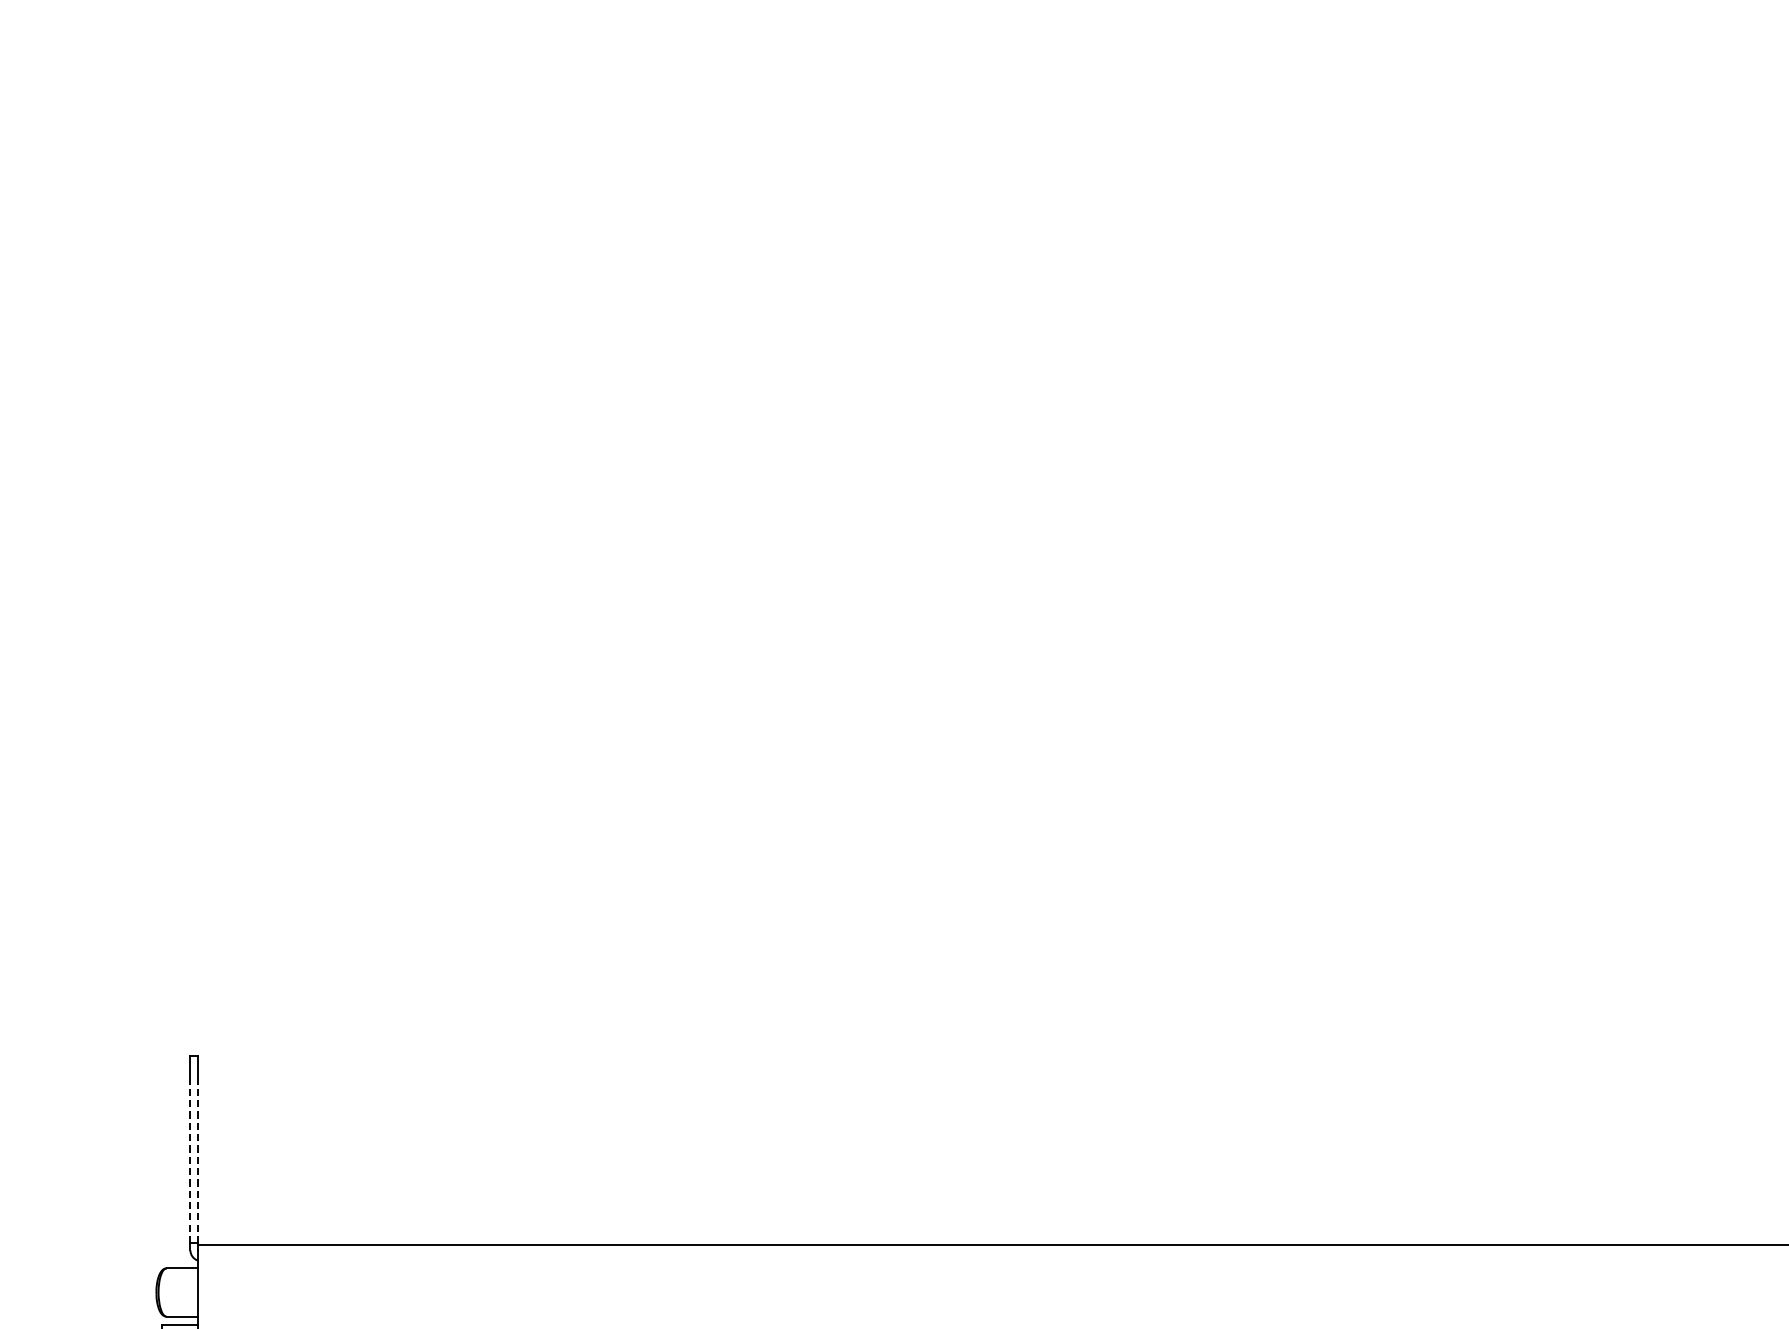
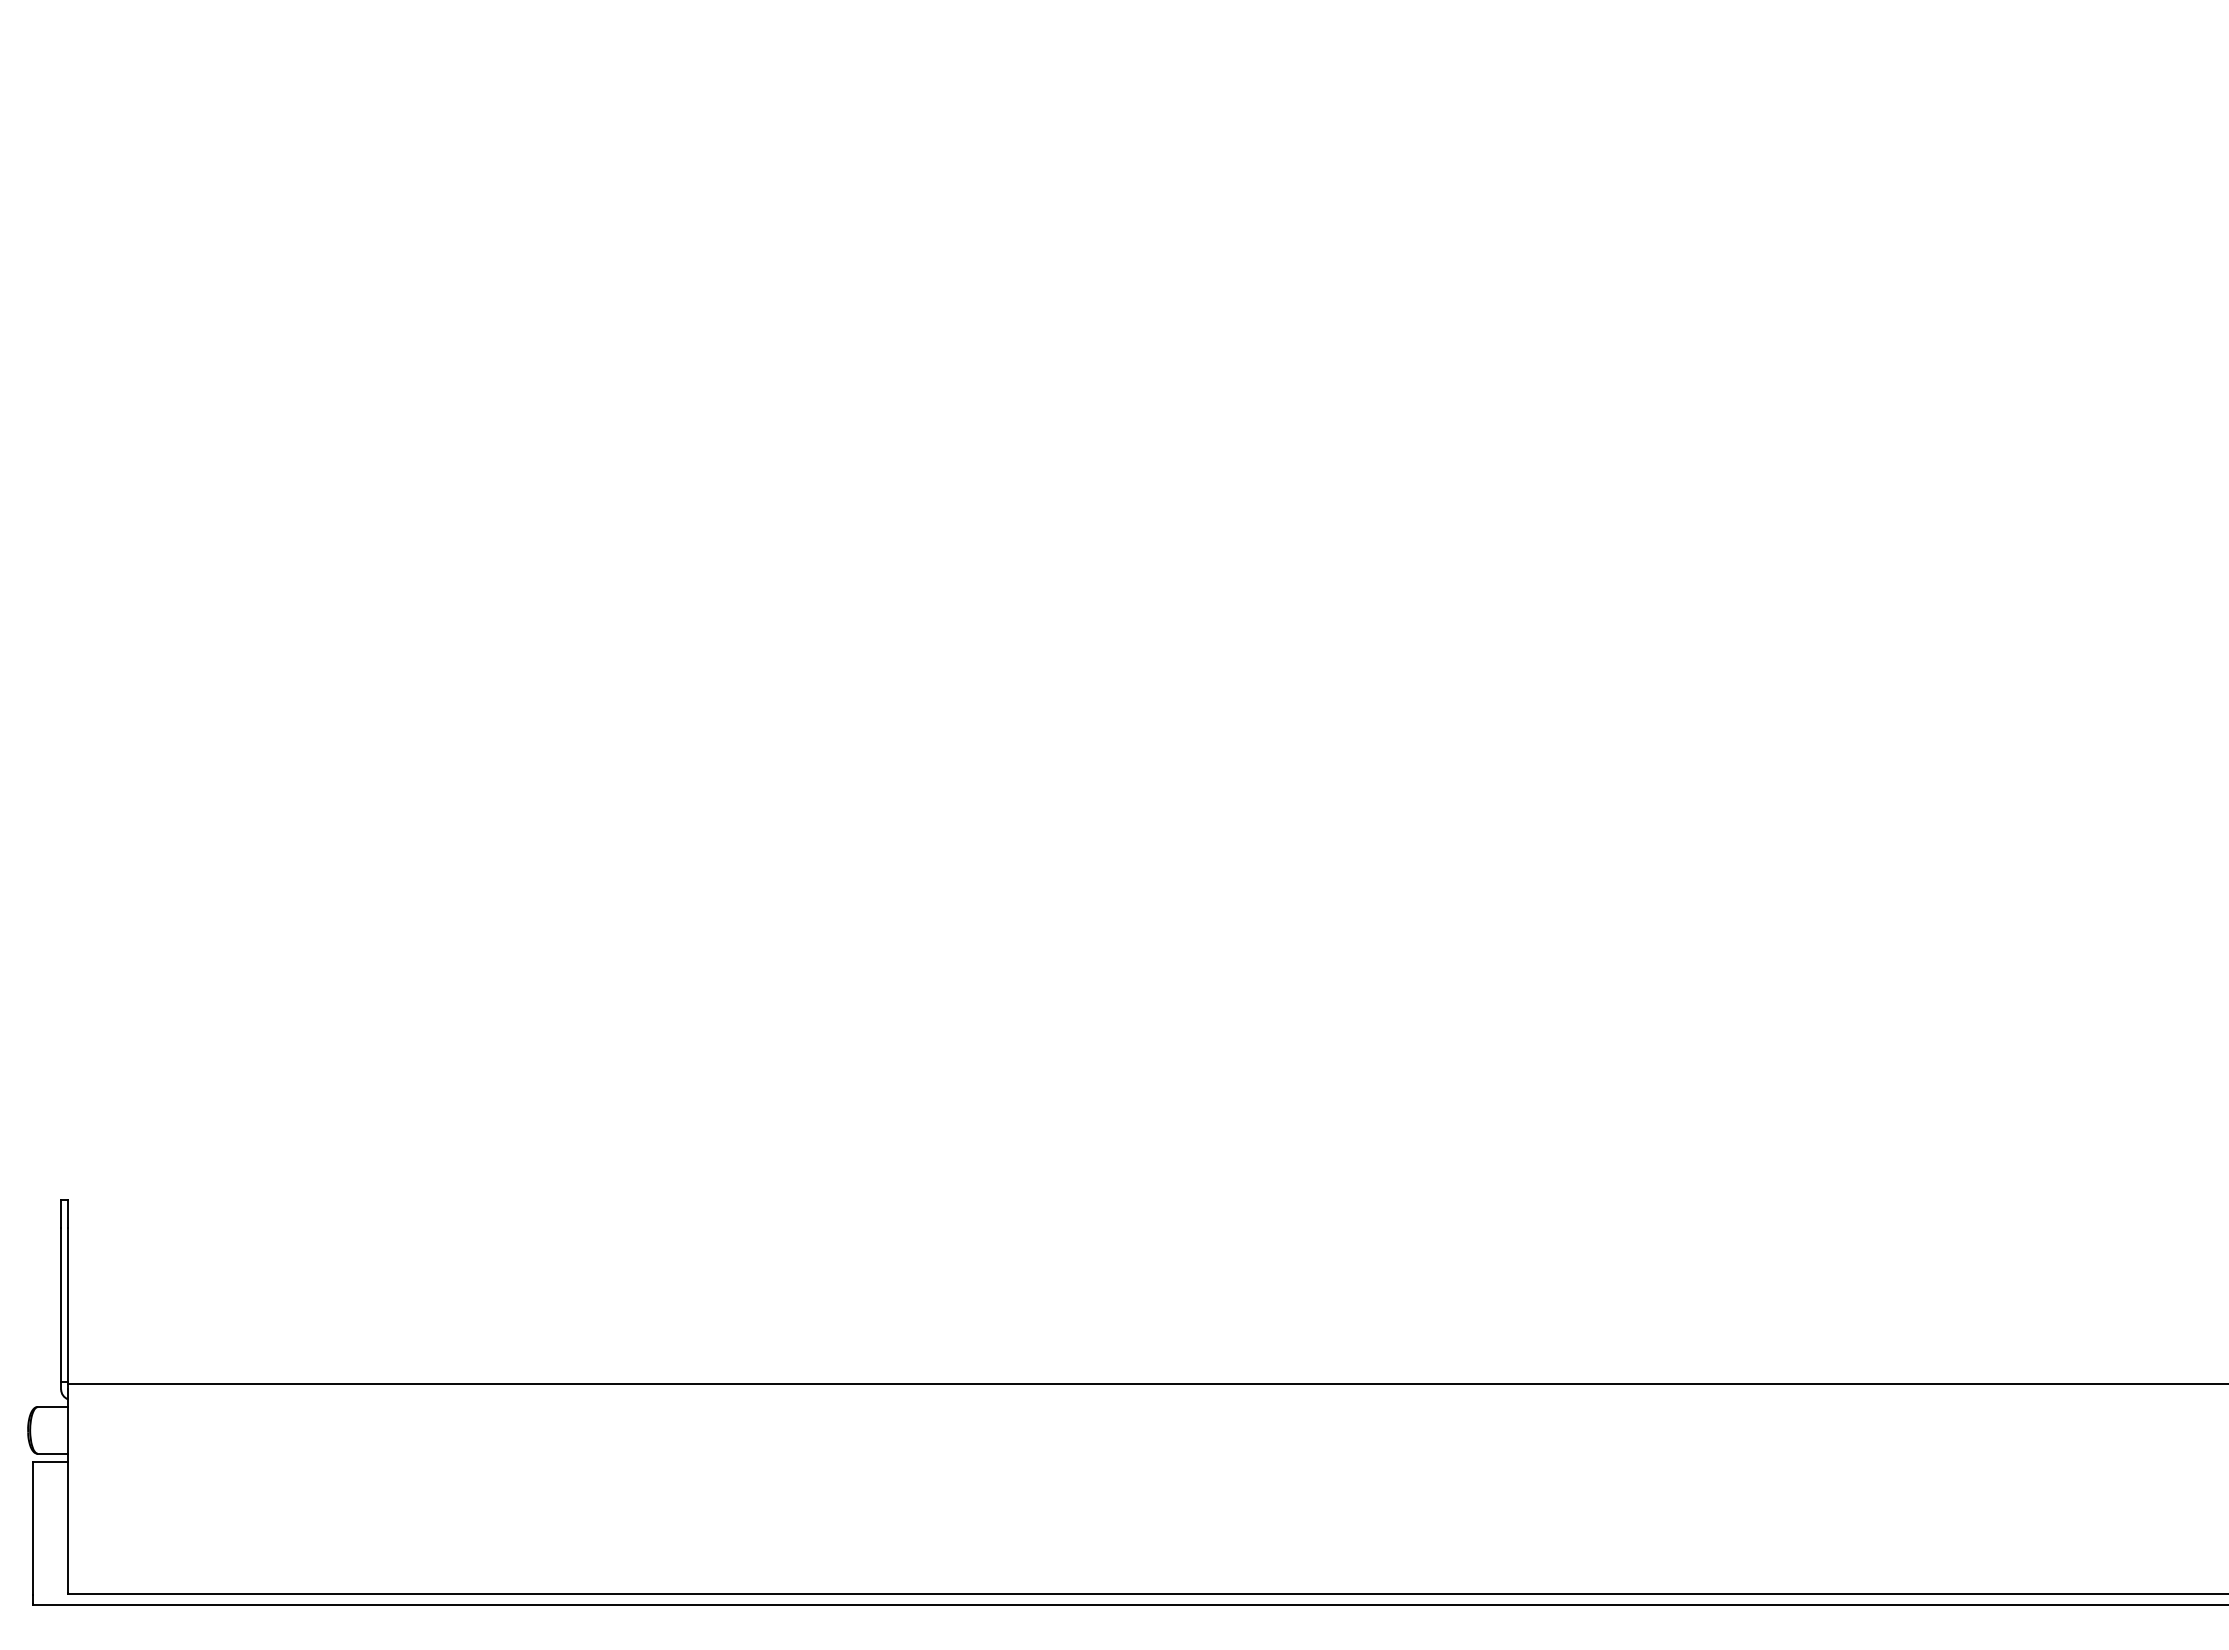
line: (190, 1162) -> (61, 1304), dashed -> solid
line: (198, 1162) -> (68, 1304), dashed -> solid

